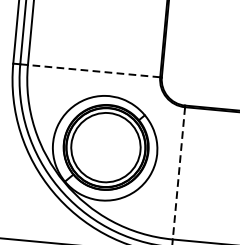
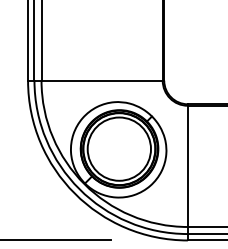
line: (94, 71) -> (102, 80), dashed -> solid
line: (178, 173) -> (187, 166), dashed -> solid

